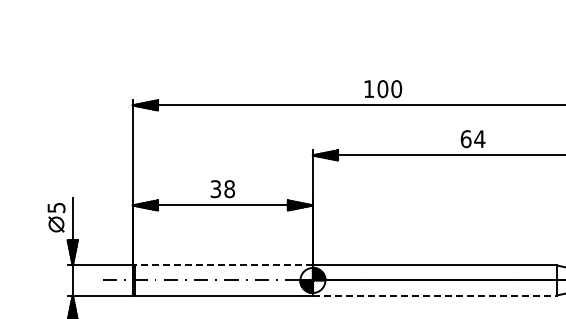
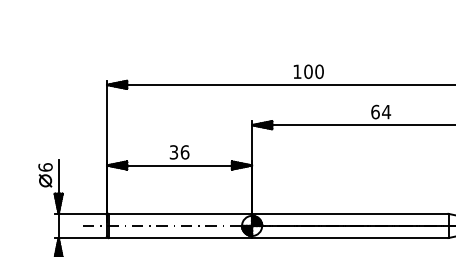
text: (229, 189) -> (184, 152), 38 -> 36
text: (56, 207) -> (45, 167), 5 -> 6
line: (223, 265) -> (180, 213), dashed -> solid
line: (434, 295) -> (350, 238), dashed -> solid

